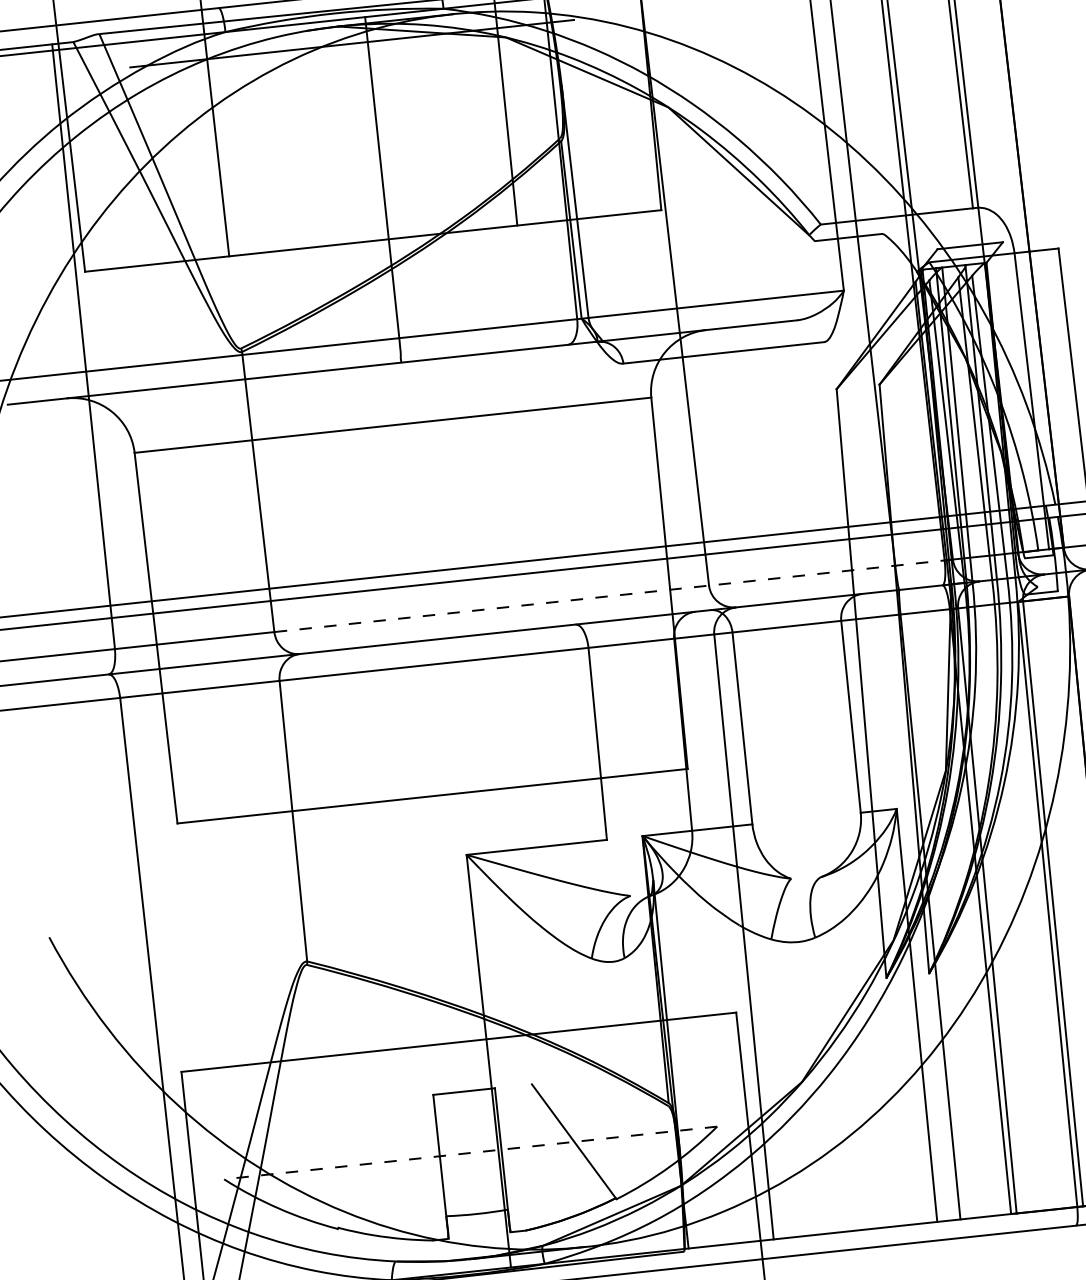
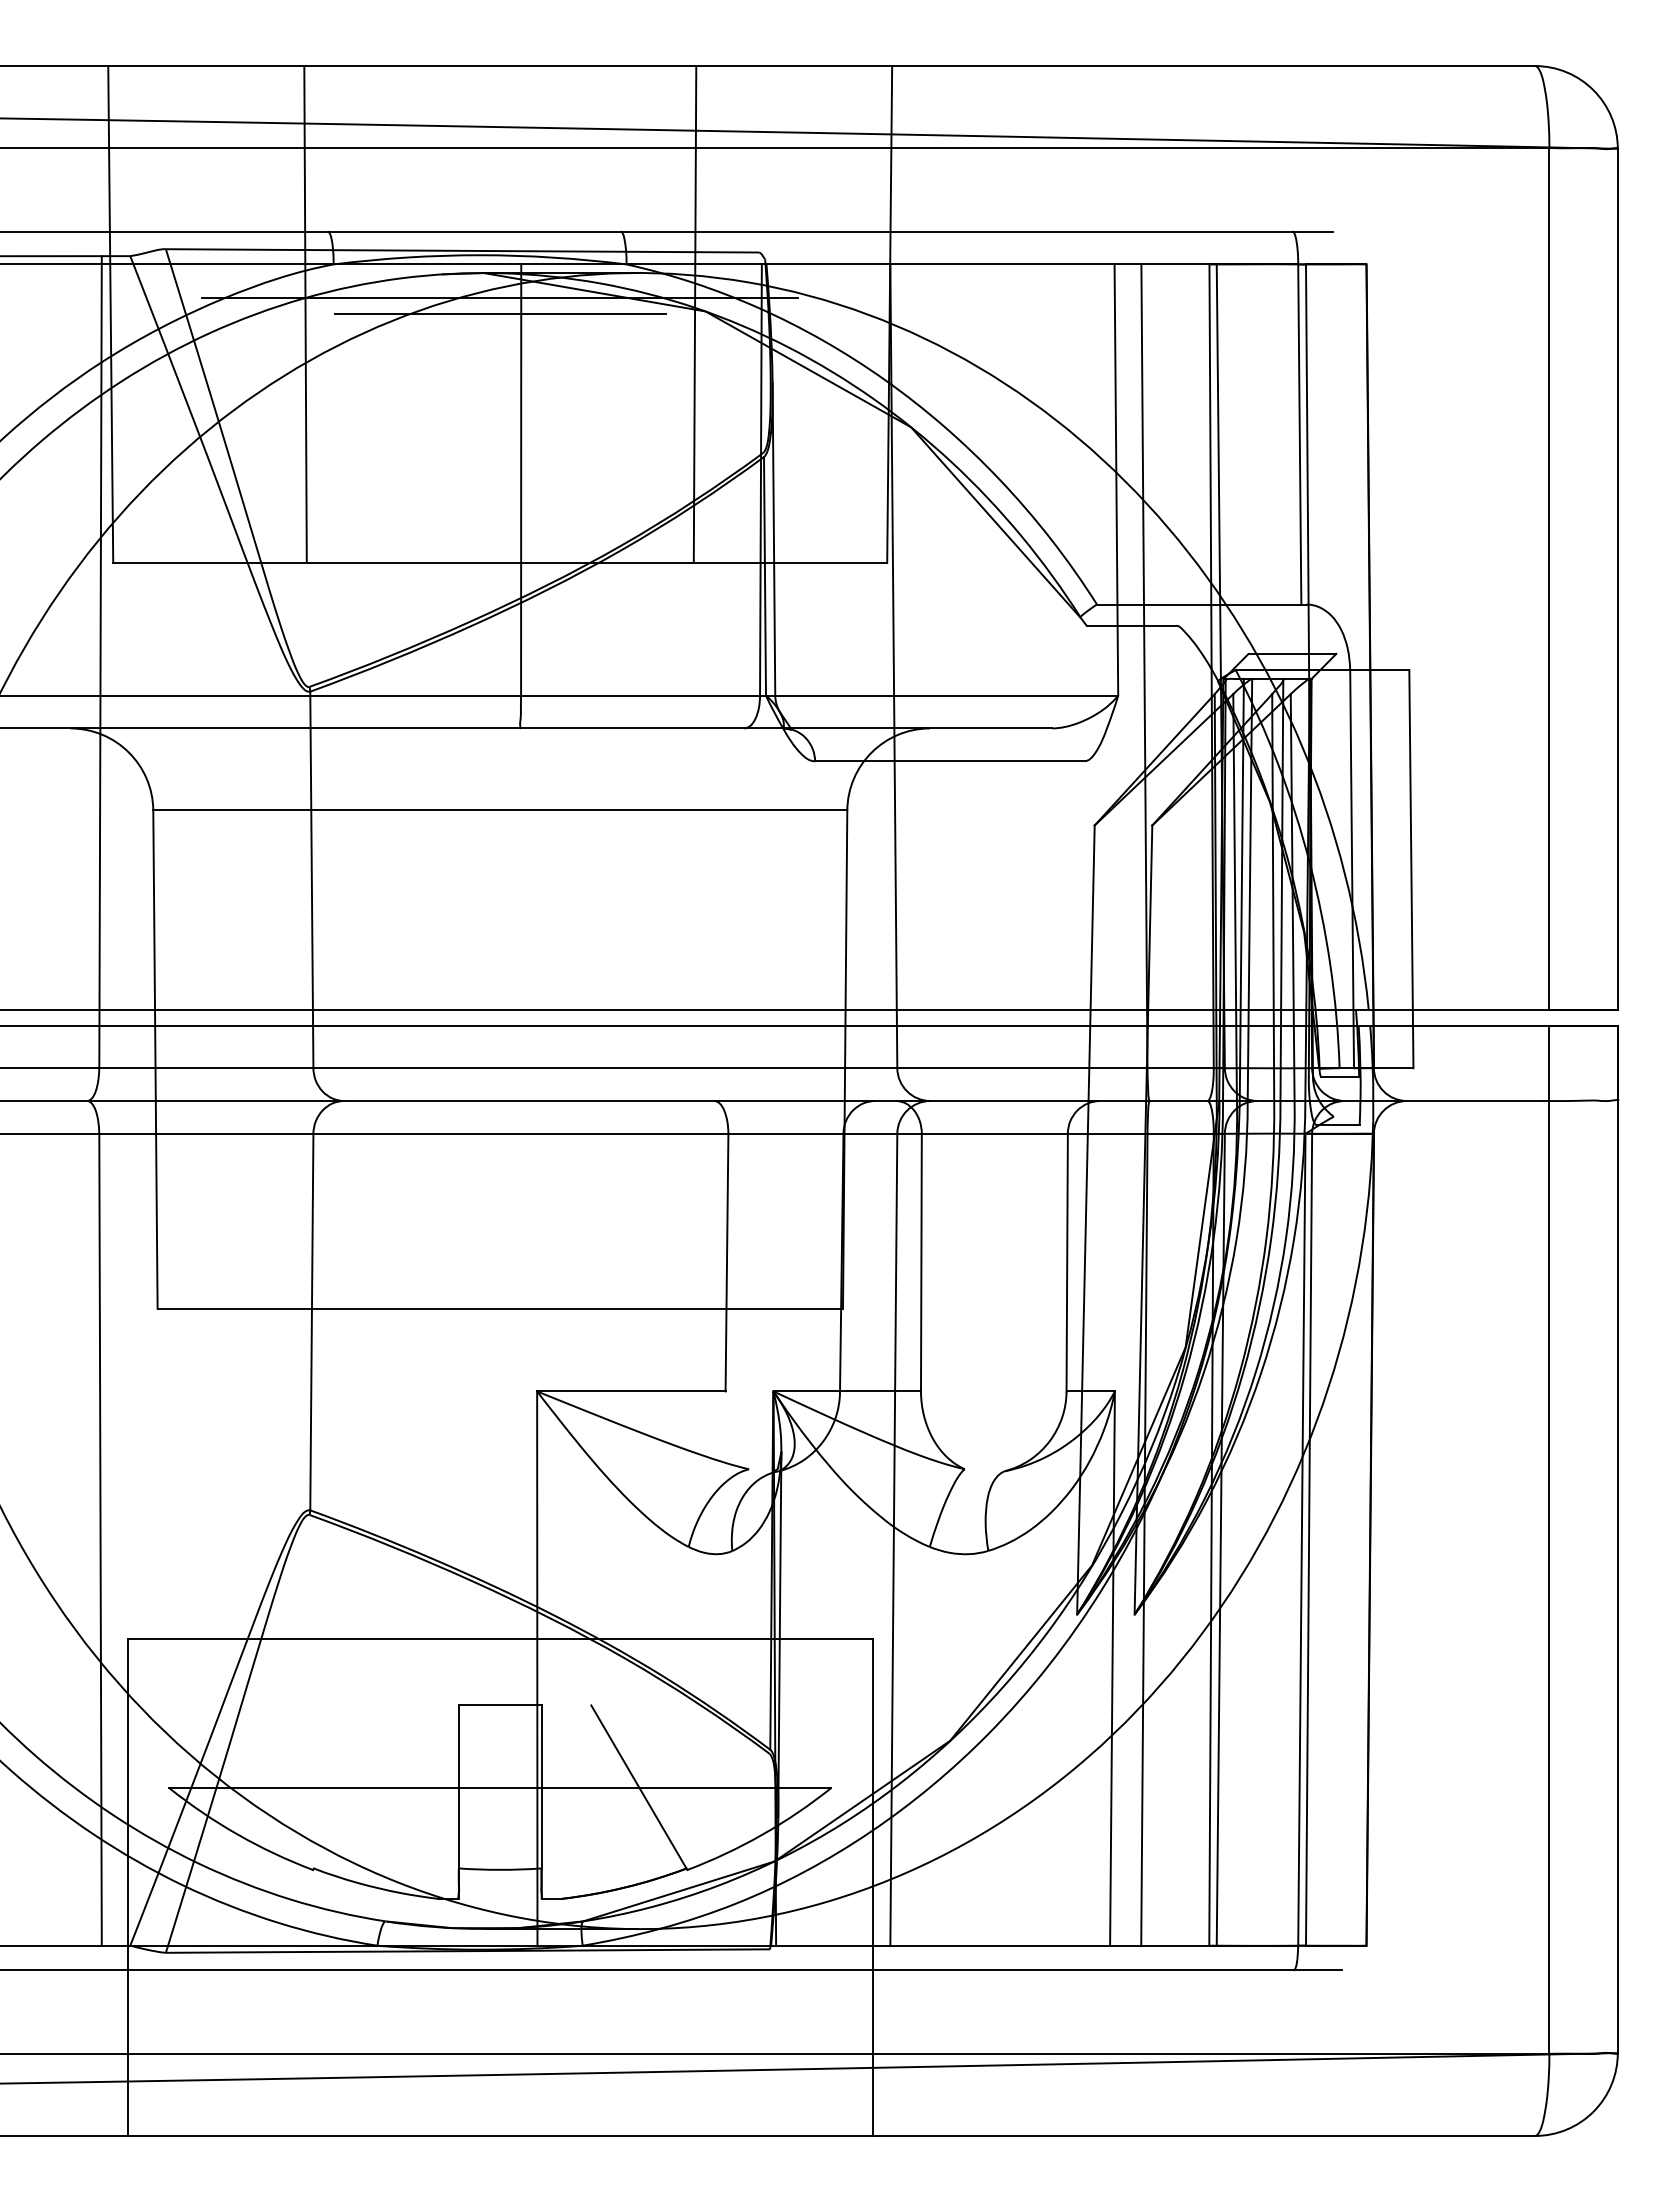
line: (352, 56) -> (499, 314), added
line: (613, 595) -> (769, 1068), dashed -> solid
line: (470, 1152) -> (499, 1787), dashed -> solid

